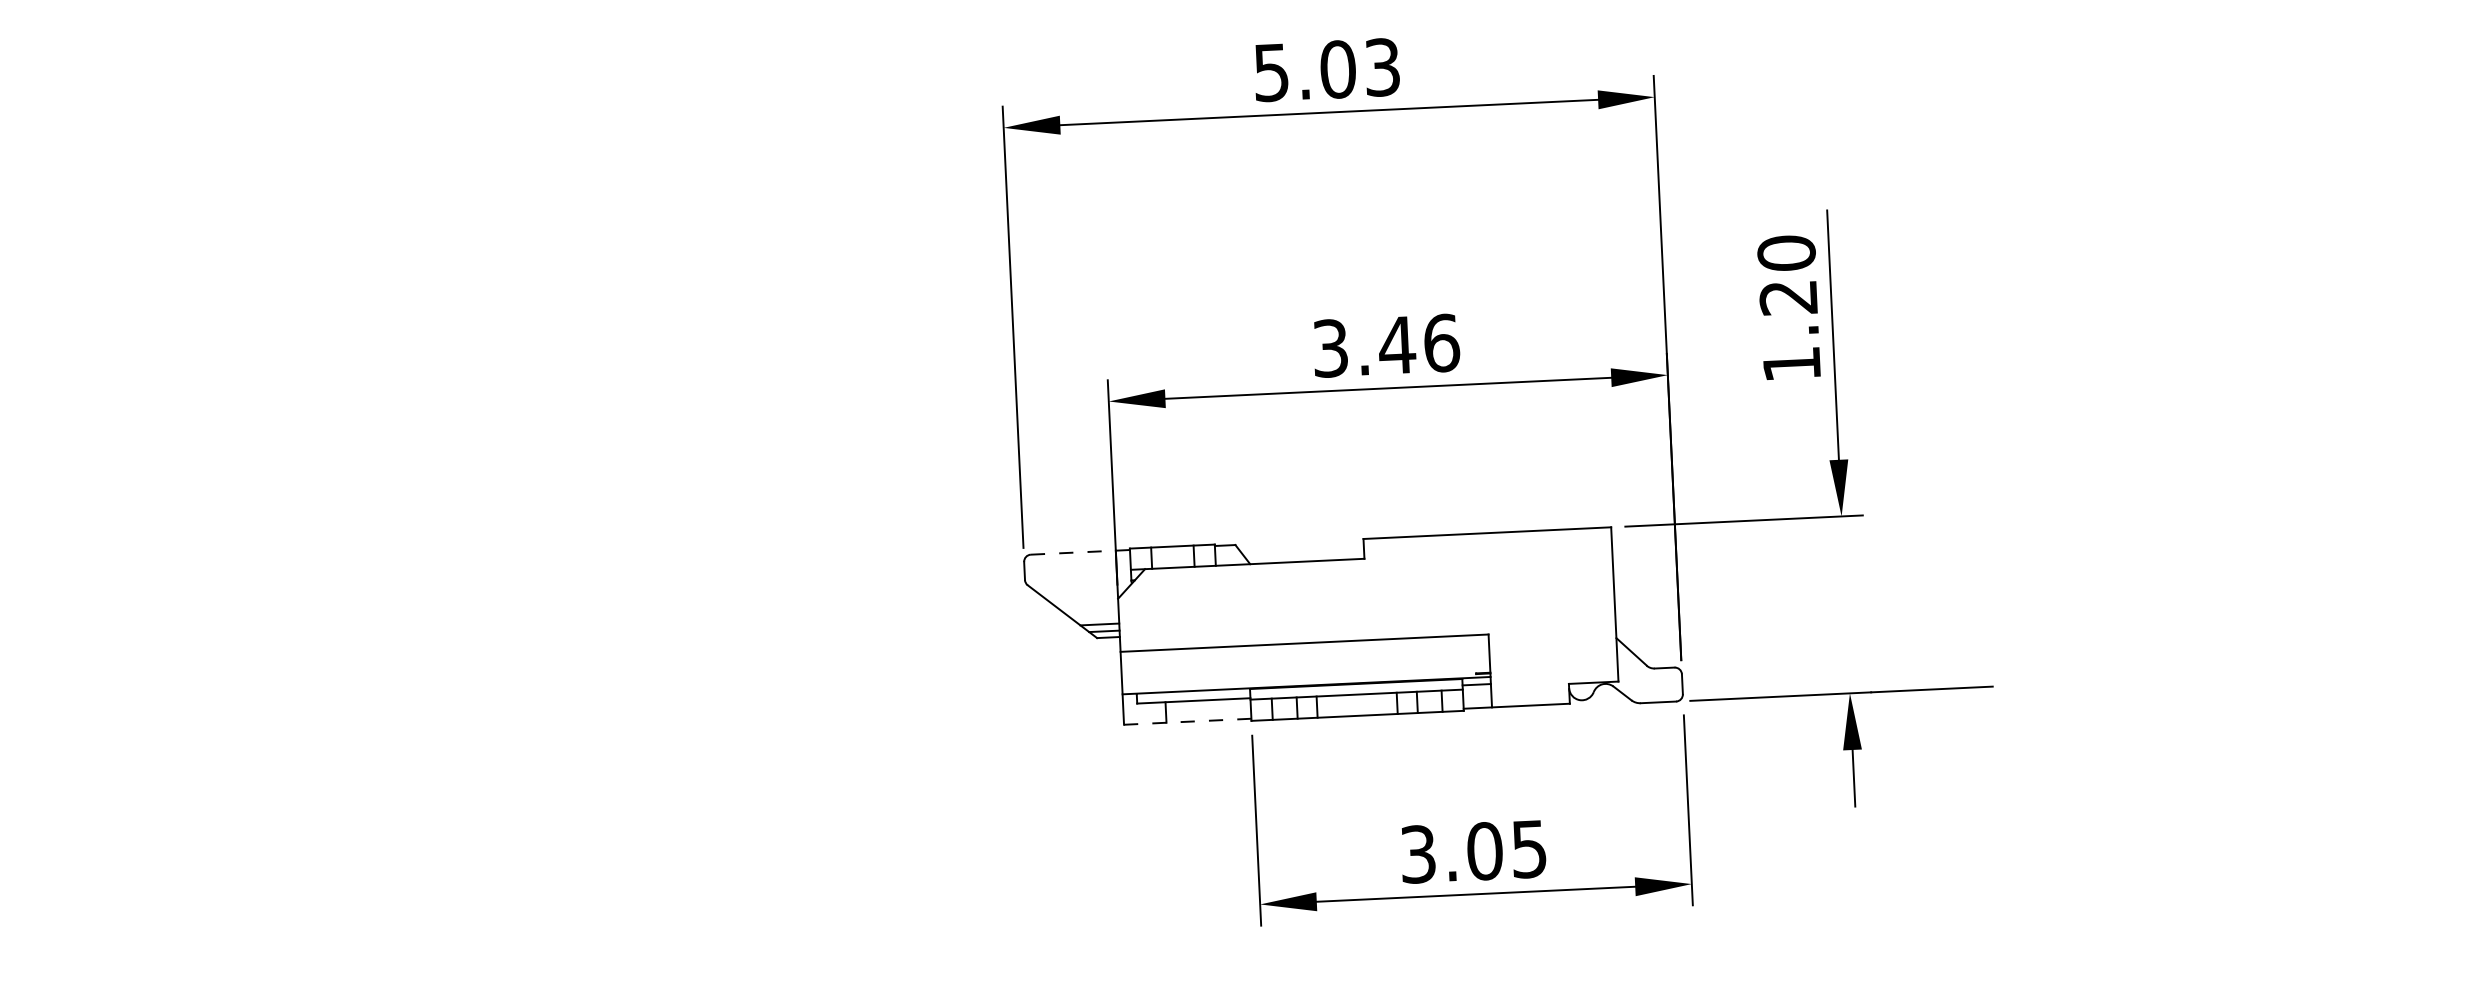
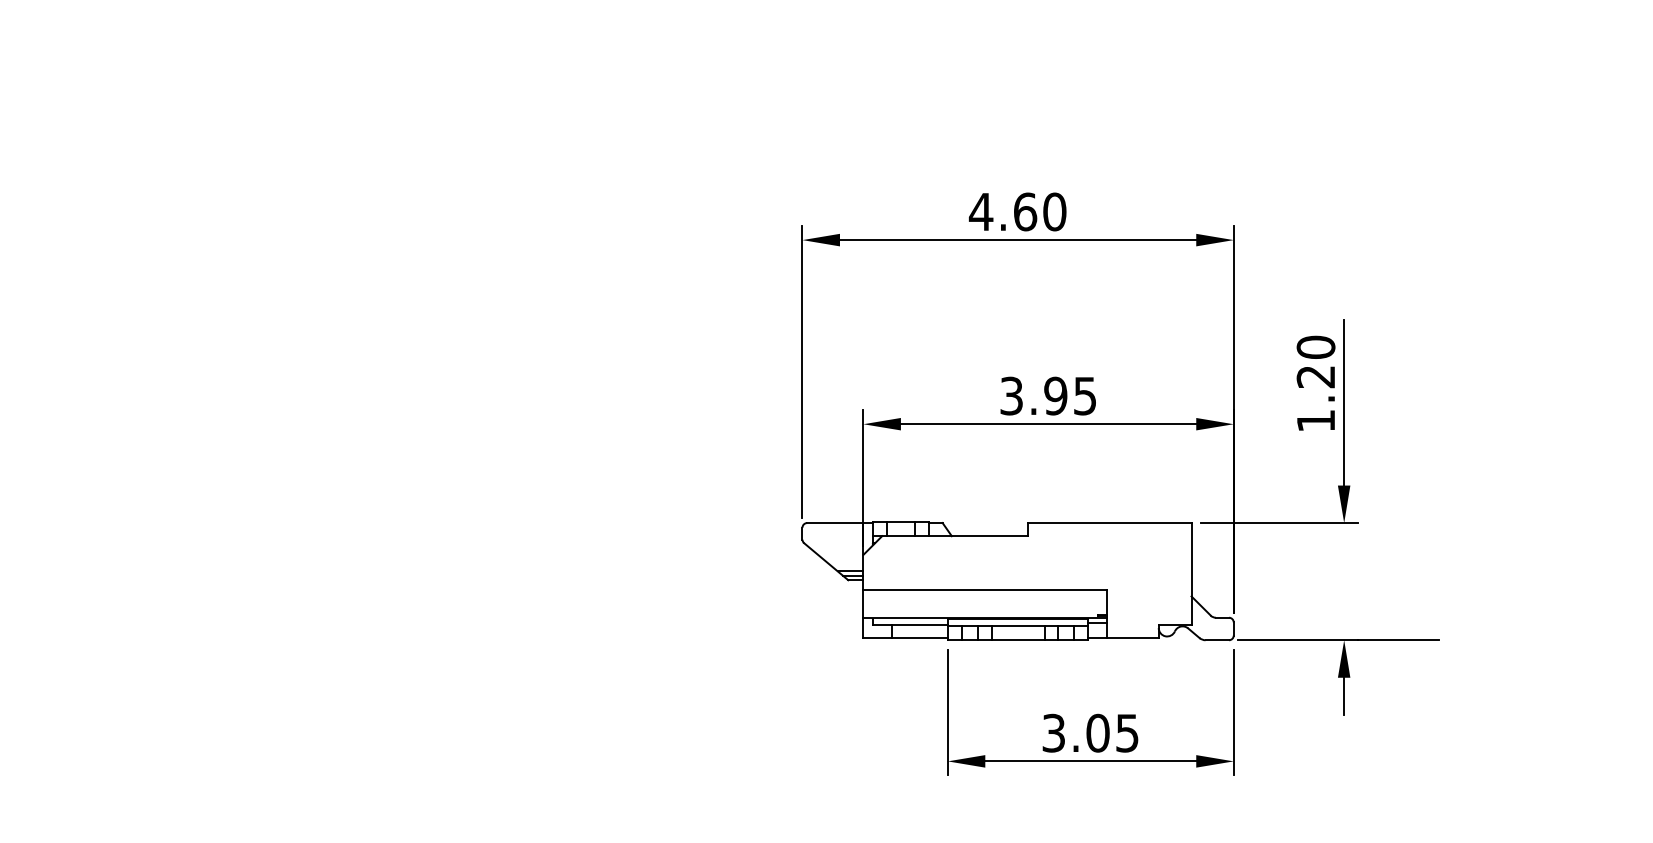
text: (1326, 69) -> (1017, 211), 5.03 -> 4.60
text: (1419, 343) -> (1070, 395), 3.46 -> 3.95
line: (1079, 553) -> (839, 523), dashed -> solid
line: (1189, 721) -> (906, 638), dashed -> solid

